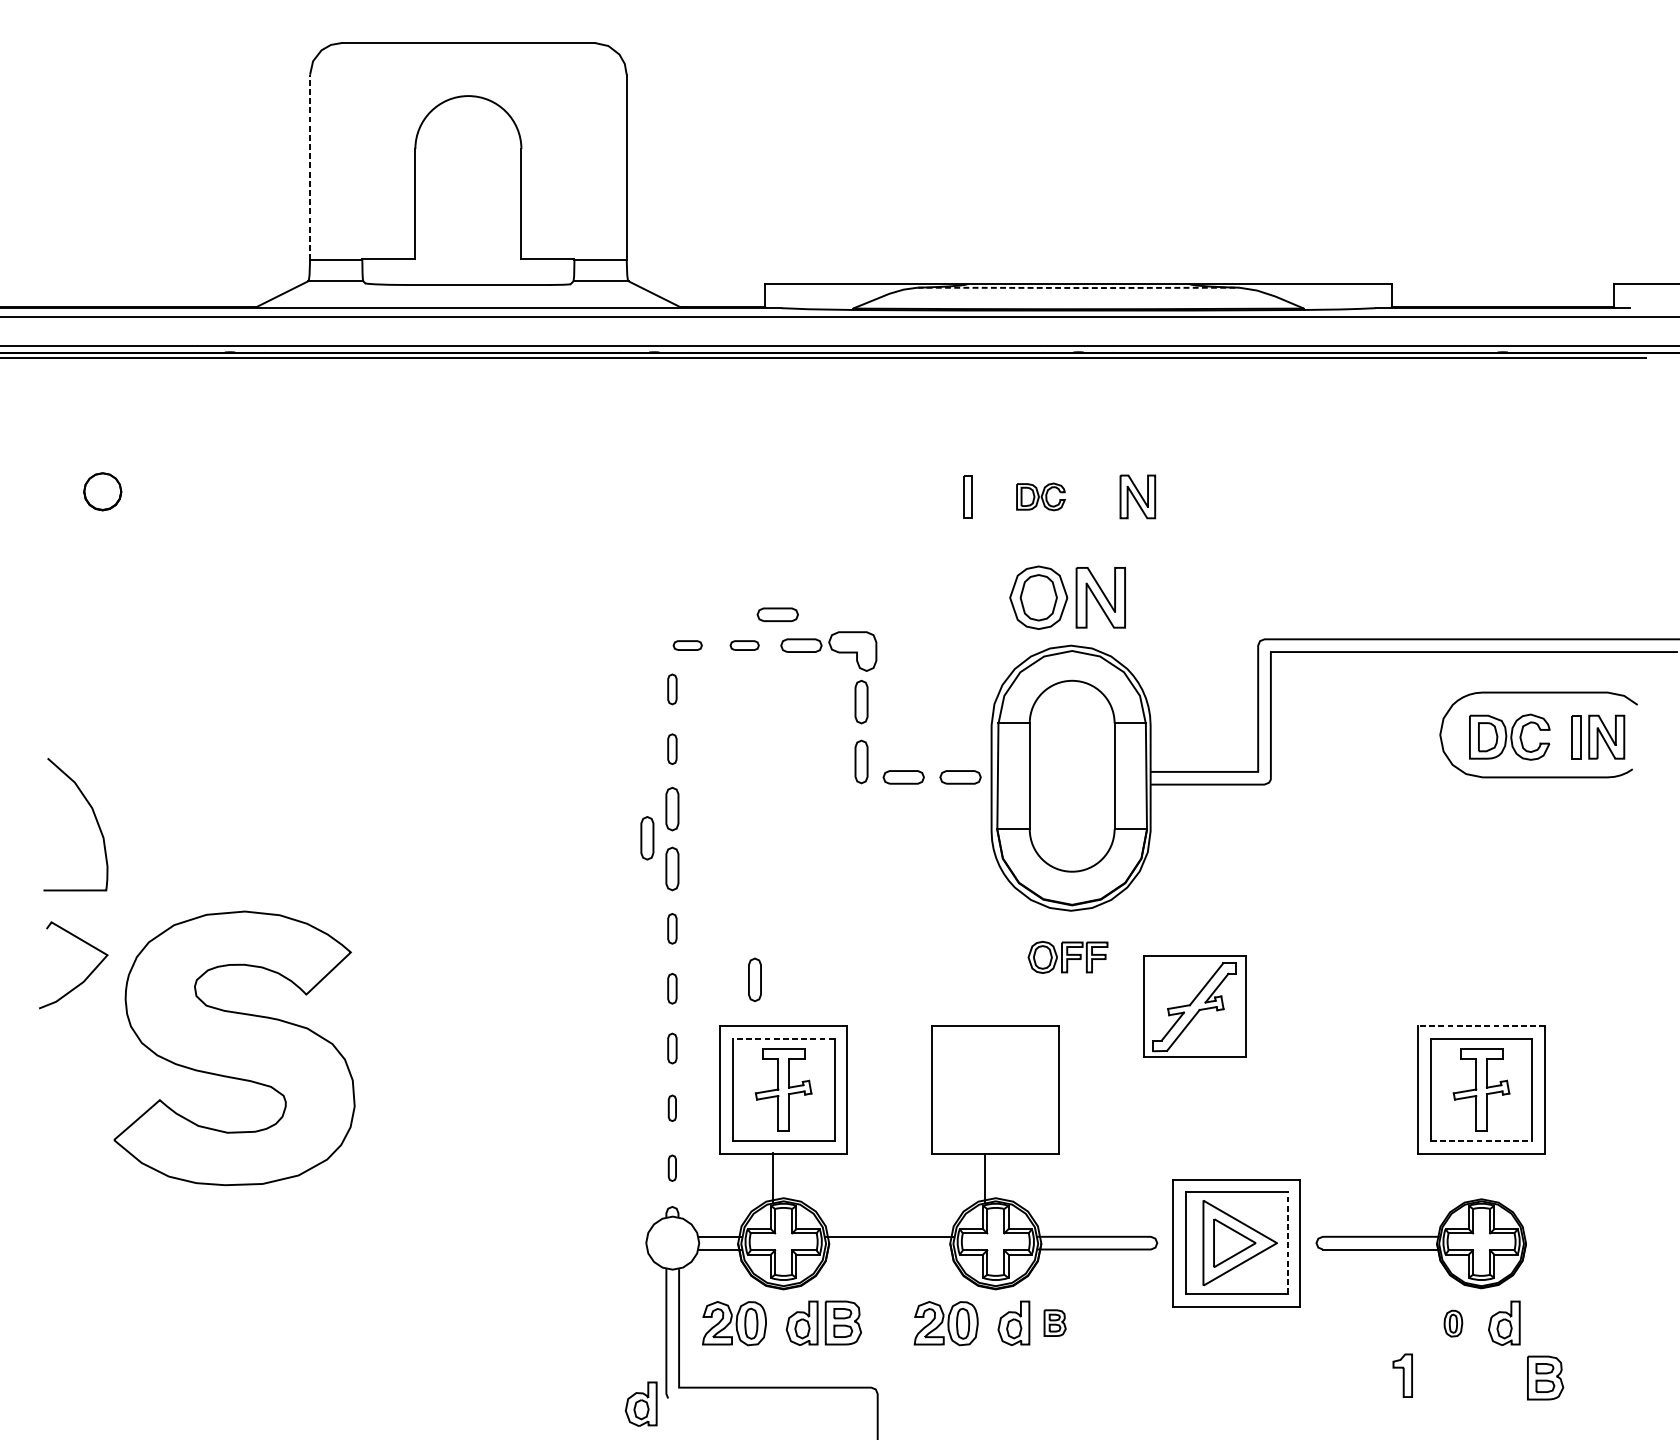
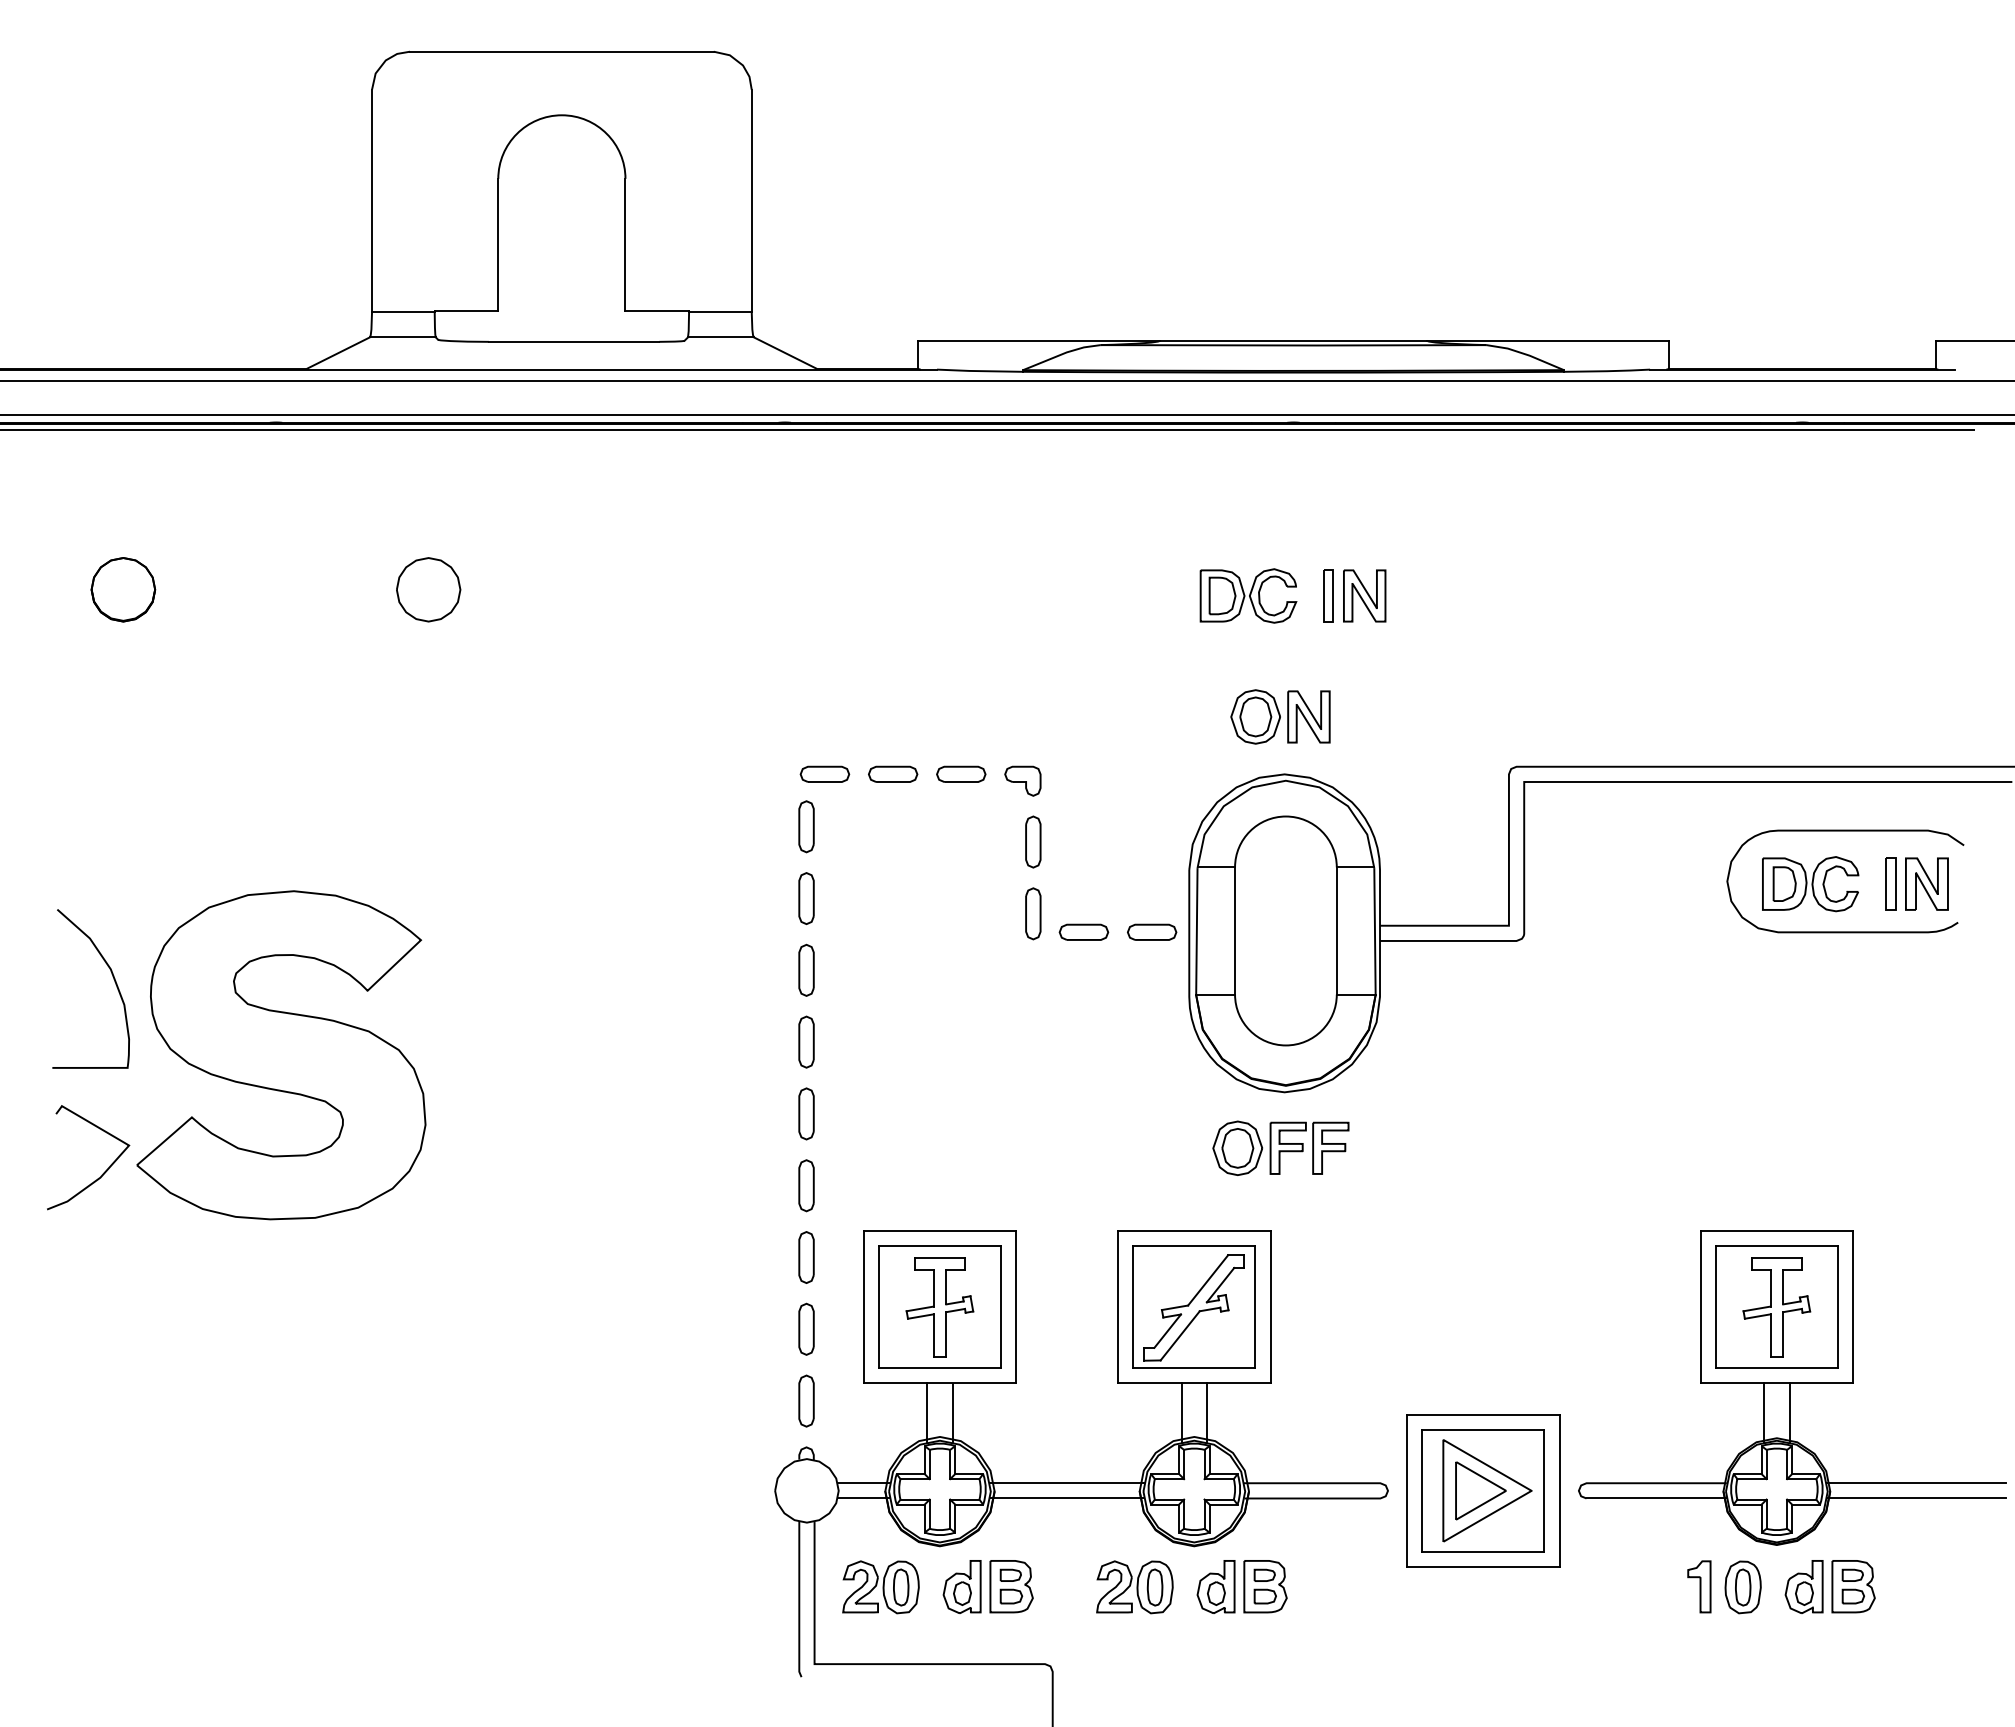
line: (310, 167) -> (372, 200), dashed -> solid
line: (1078, 288) -> (1293, 345), dashed -> solid
part: (102, 491) -> (123, 589), size x1.43
part: (357, 491) -> (428, 589), added
part: (967, 496) -> (1328, 595), moved
part: (1040, 496) -> (1248, 595), size x1.67
part: (1067, 597) -> (1280, 716), size x0.71
part: (777, 614) -> (932, 736), removed
part: (687, 644) -> (824, 773), size x1.43
part: (744, 644) -> (893, 773), size x1.43
part: (852, 650) -> (1022, 780), size x0.62
part: (672, 689) -> (806, 826), size x1.43
part: (672, 749) -> (806, 898), size x1.43
part: (647, 837) -> (776, 1004), removed
part: (672, 928) -> (806, 1113), size x1.43
part: (1067, 956) -> (1280, 1147), size x1.43
part: (754, 979) -> (905, 1174), removed
part: (672, 988) -> (806, 1185), size x1.43
part: (1194, 1006) -> (1193, 1306), moved
line: (1481, 1026) -> (1776, 1230), dashed -> solid
line: (783, 1039) -> (939, 1246), dashed -> solid
part: (234, 1048) -> (281, 1055), moved
part: (672, 1048) -> (806, 1257), size x1.43
part: (672, 1107) -> (806, 1328), size x1.67
line: (1482, 1141) -> (1777, 1368), dashed -> solid
part: (672, 1167) -> (806, 1400), size x1.67
line: (1492, 1176) -> (1789, 1411), added
line: (794, 1177) -> (952, 1412), added
line: (1006, 1177) -> (1207, 1412), added
line: (1471, 1177) -> (1764, 1412), added
line: (1598, 1237) -> (1916, 1483), added
line: (1287, 1242) -> (1544, 1490), dashed -> solid
line: (889, 1249) -> (1066, 1498), added
line: (1598, 1249) -> (1916, 1498), added
part: (1055, 1322) -> (1265, 1586), size x1.67
part: (1452, 1323) -> (1742, 1587), size x1.67
part: (1402, 1375) -> (1699, 1586), moved
part: (1545, 1377) -> (1853, 1586), moved
part: (640, 1403) -> (768, 1683), removed

